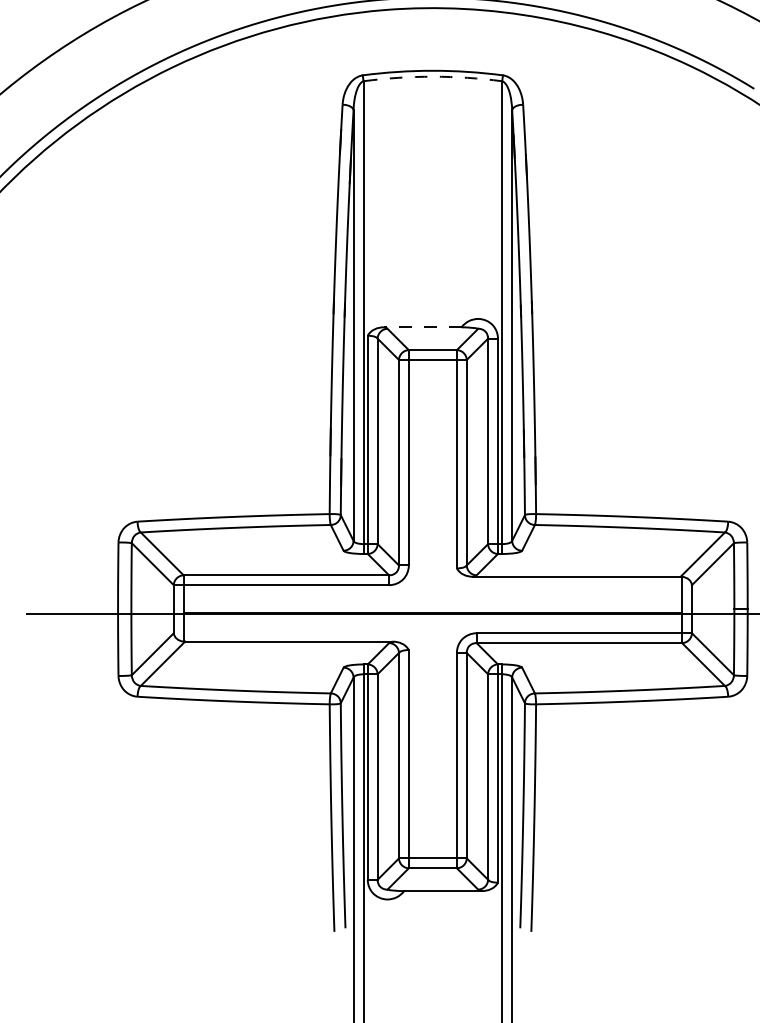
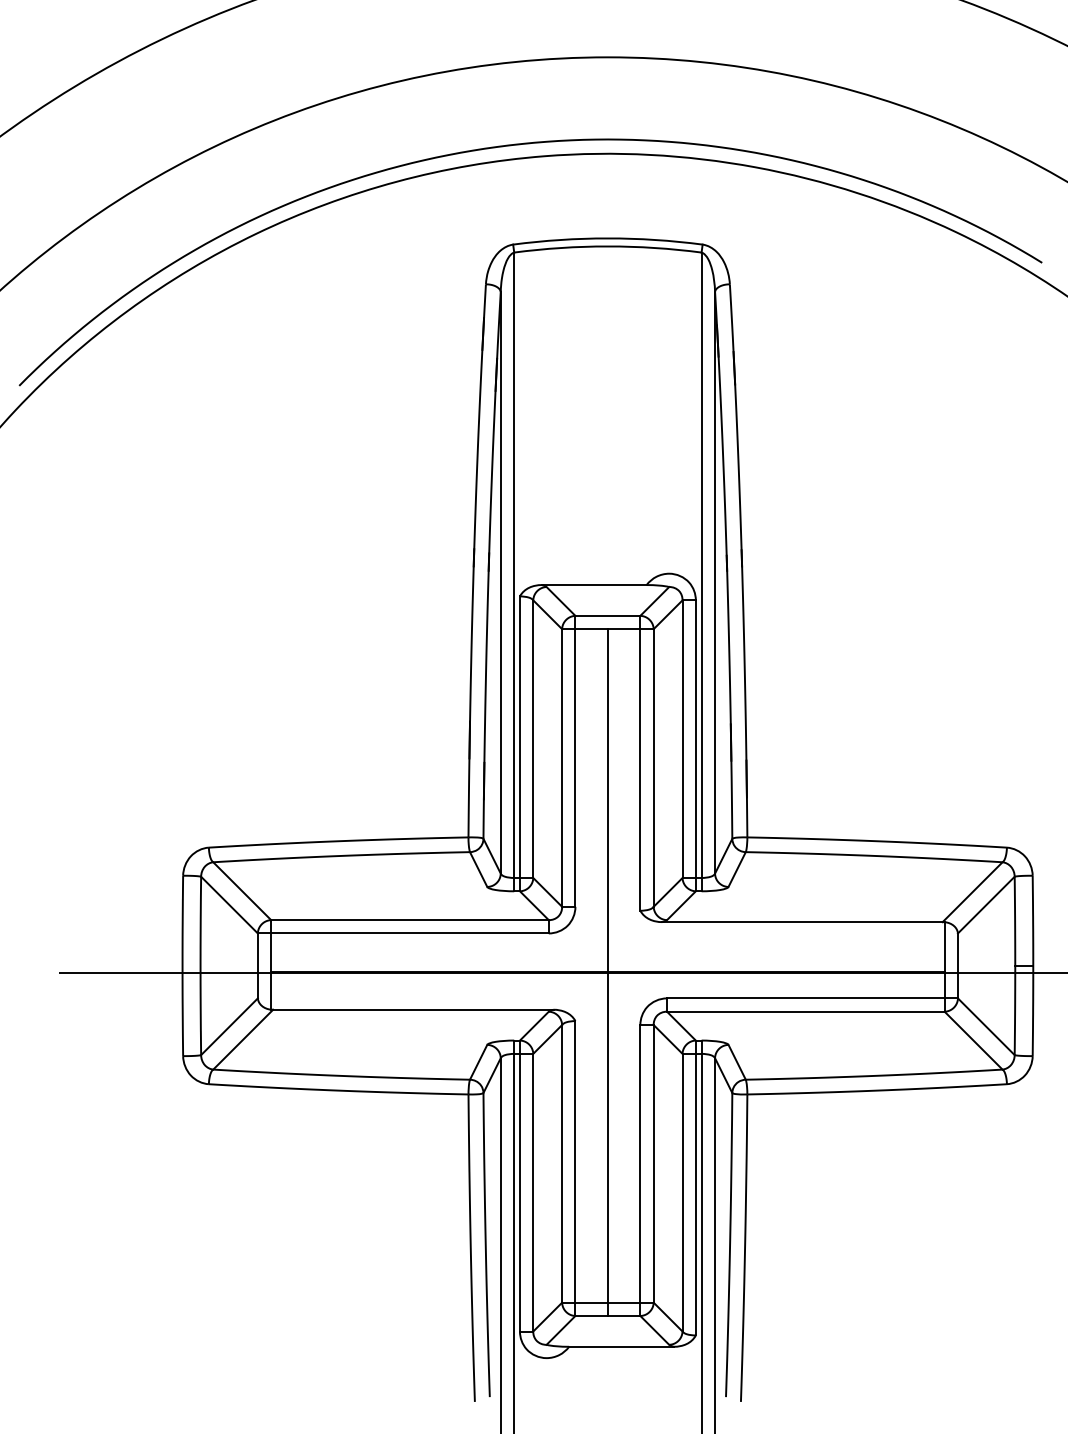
arc: (432, 76) -> (607, 246), dashed -> solid
line: (422, 327) -> (593, 585), dashed -> solid
line: (432, 614) -> (607, 972), added

